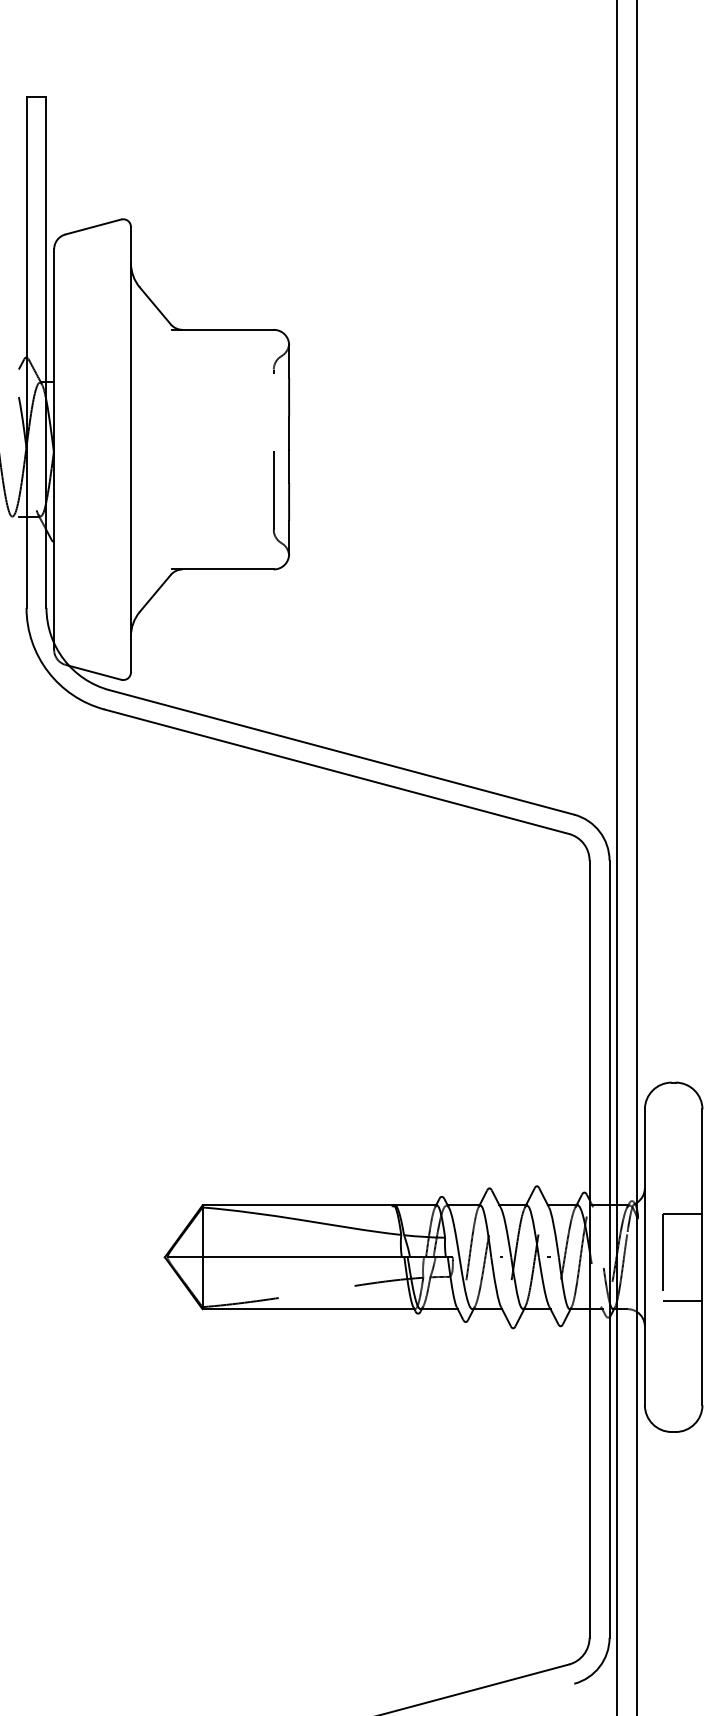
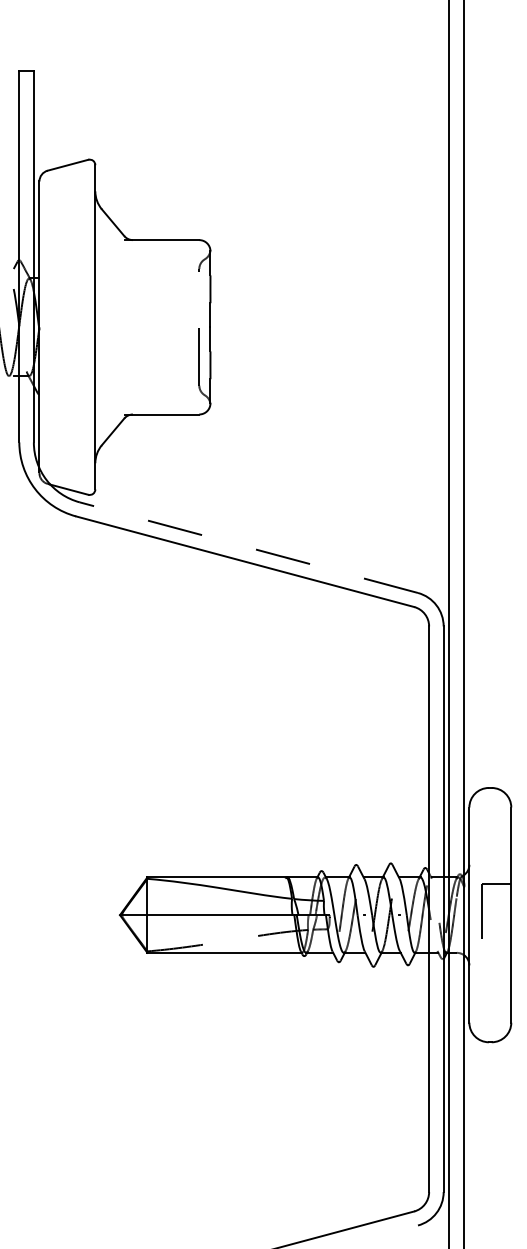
line: (341, 752) -> (248, 547), solid -> dashed
line: (682, 1300) -> (496, 946), removed

